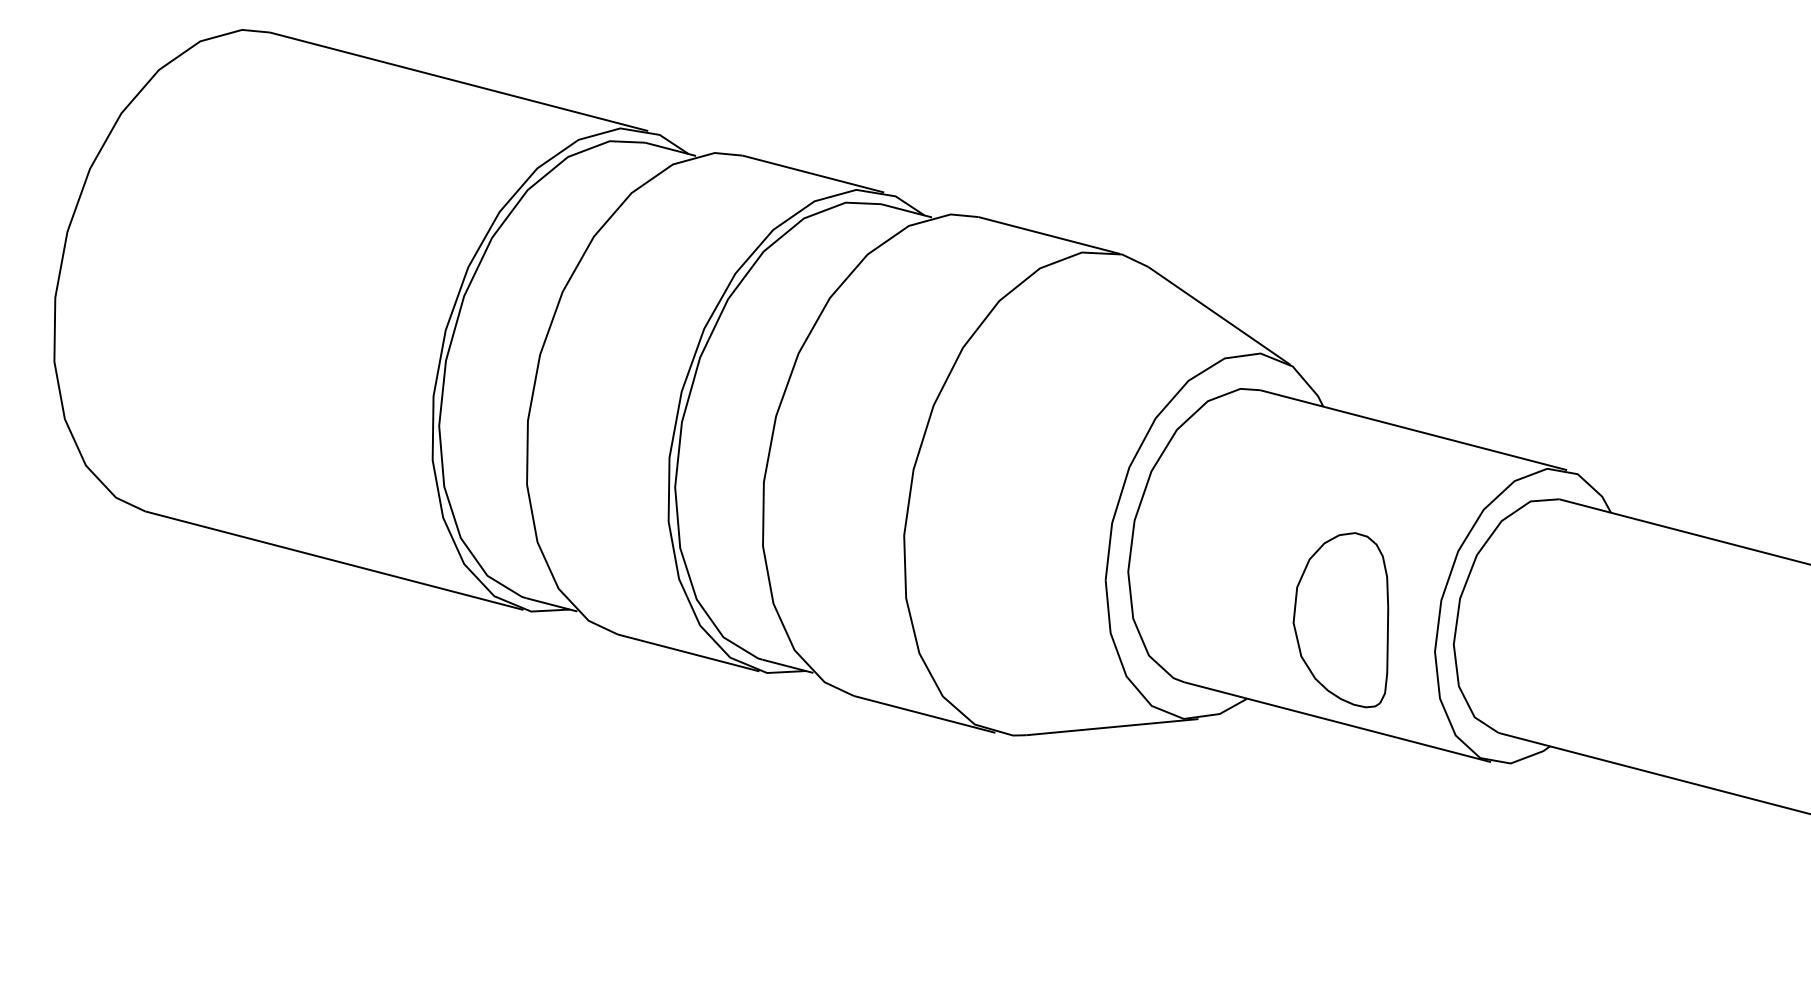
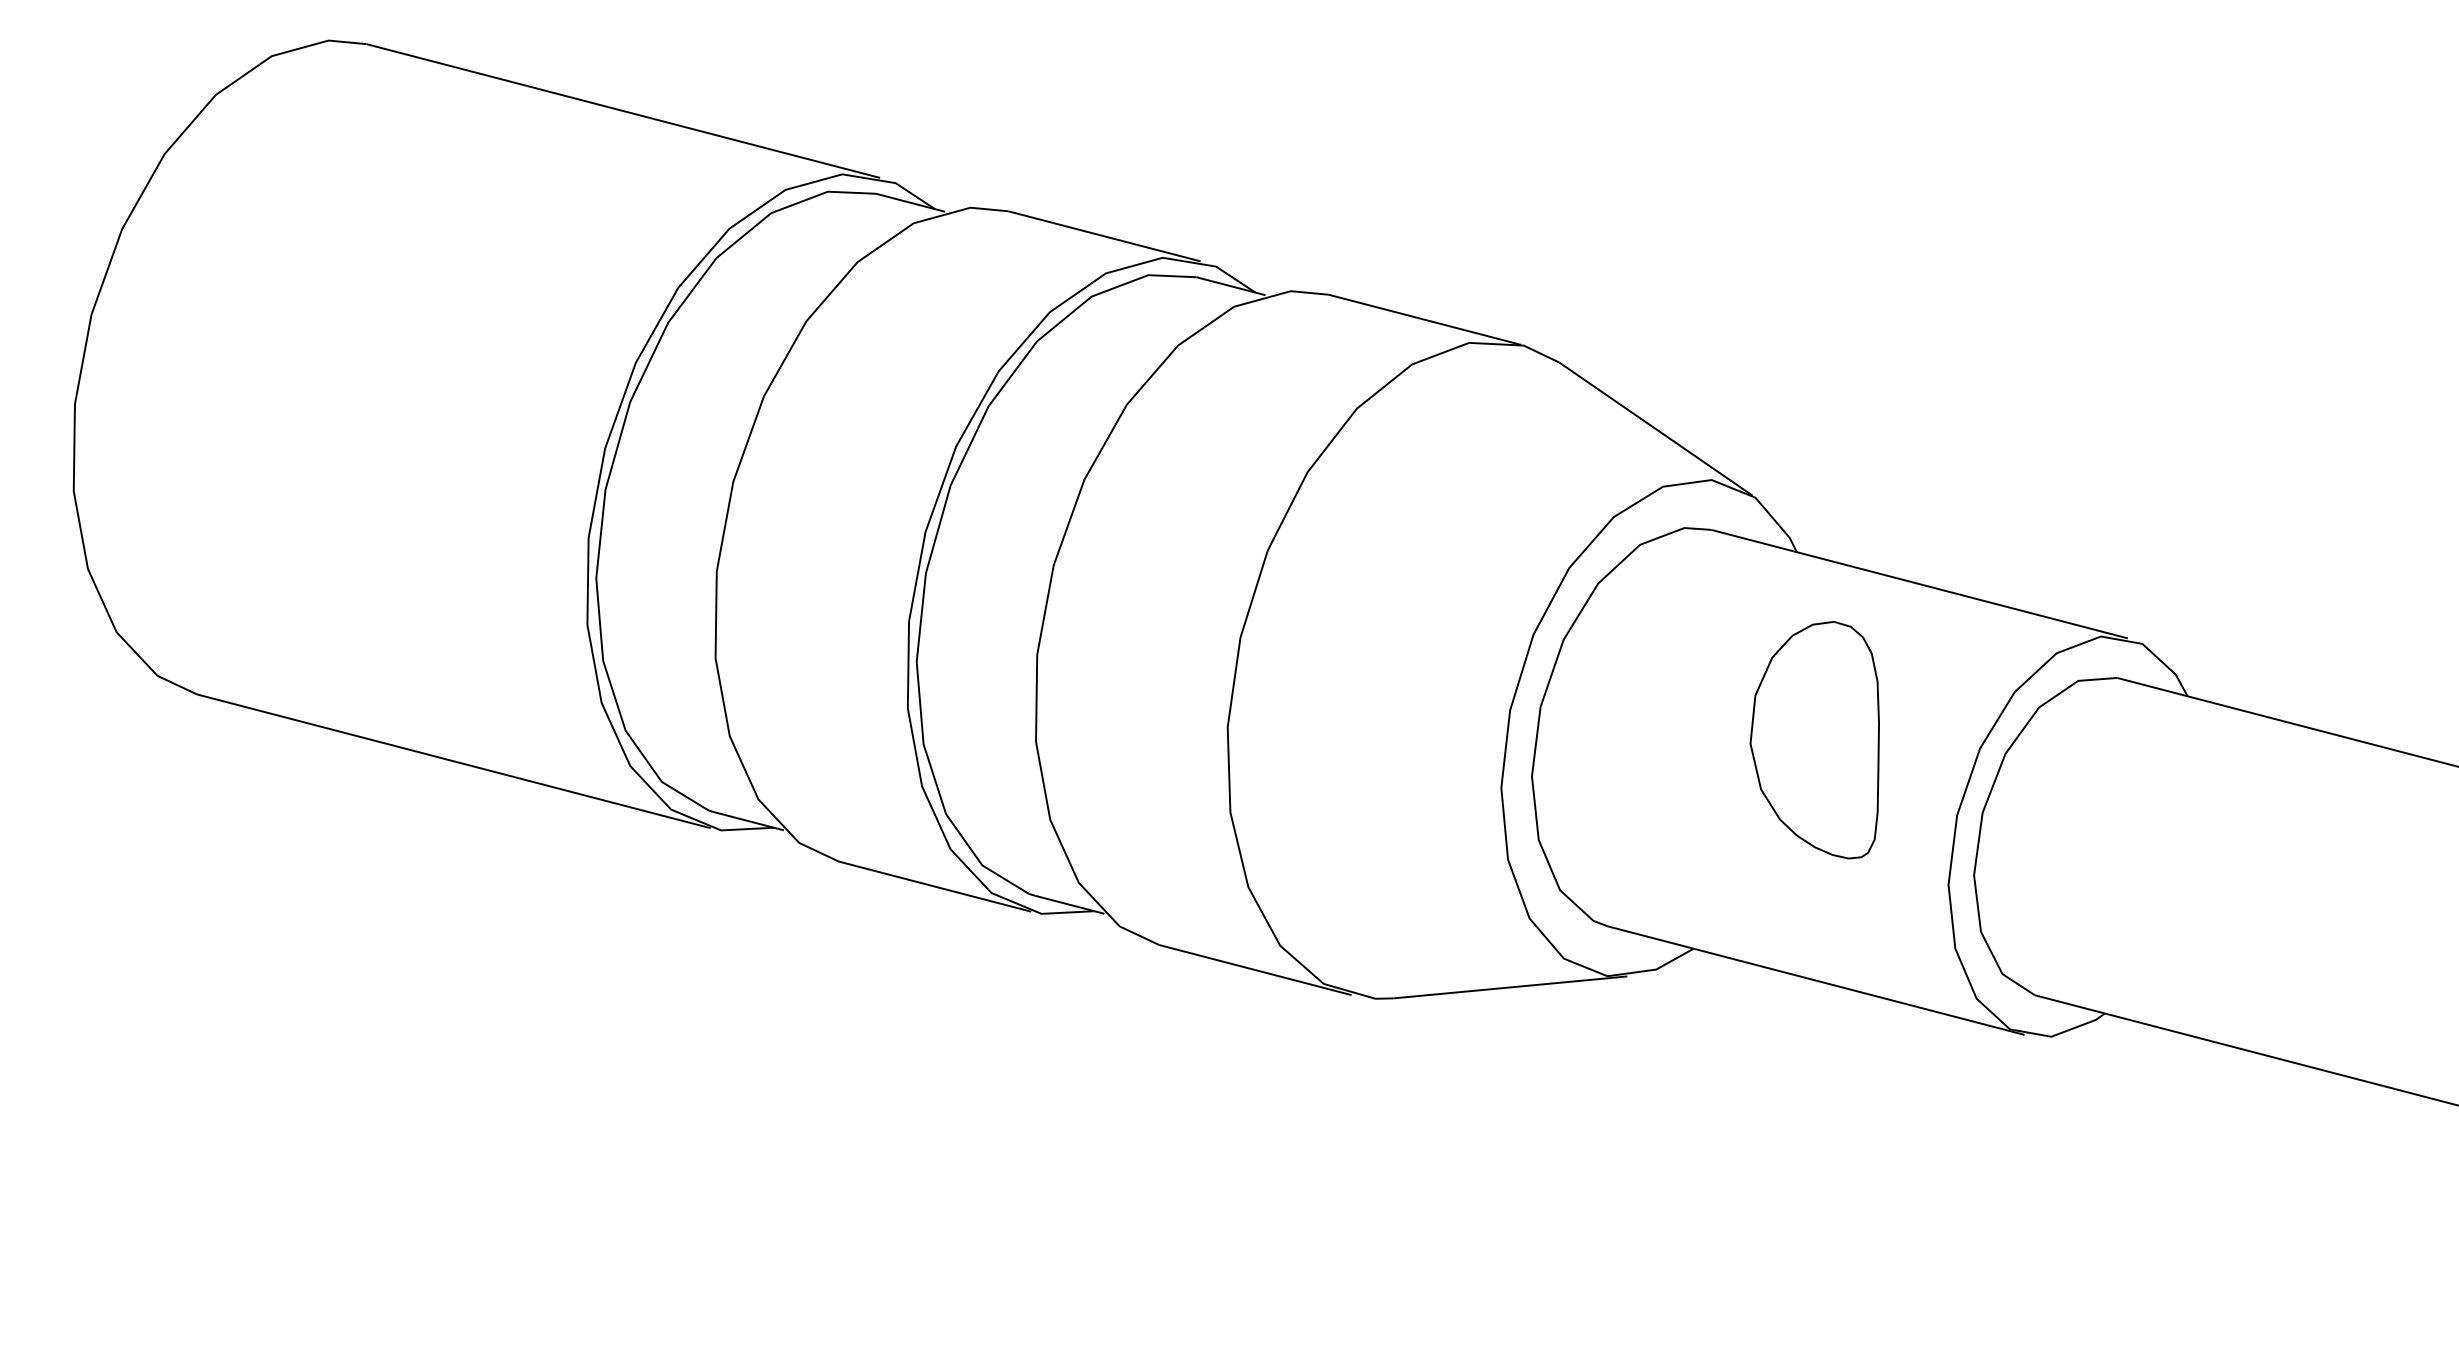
part: (1340, 620) -> (1814, 740), moved

